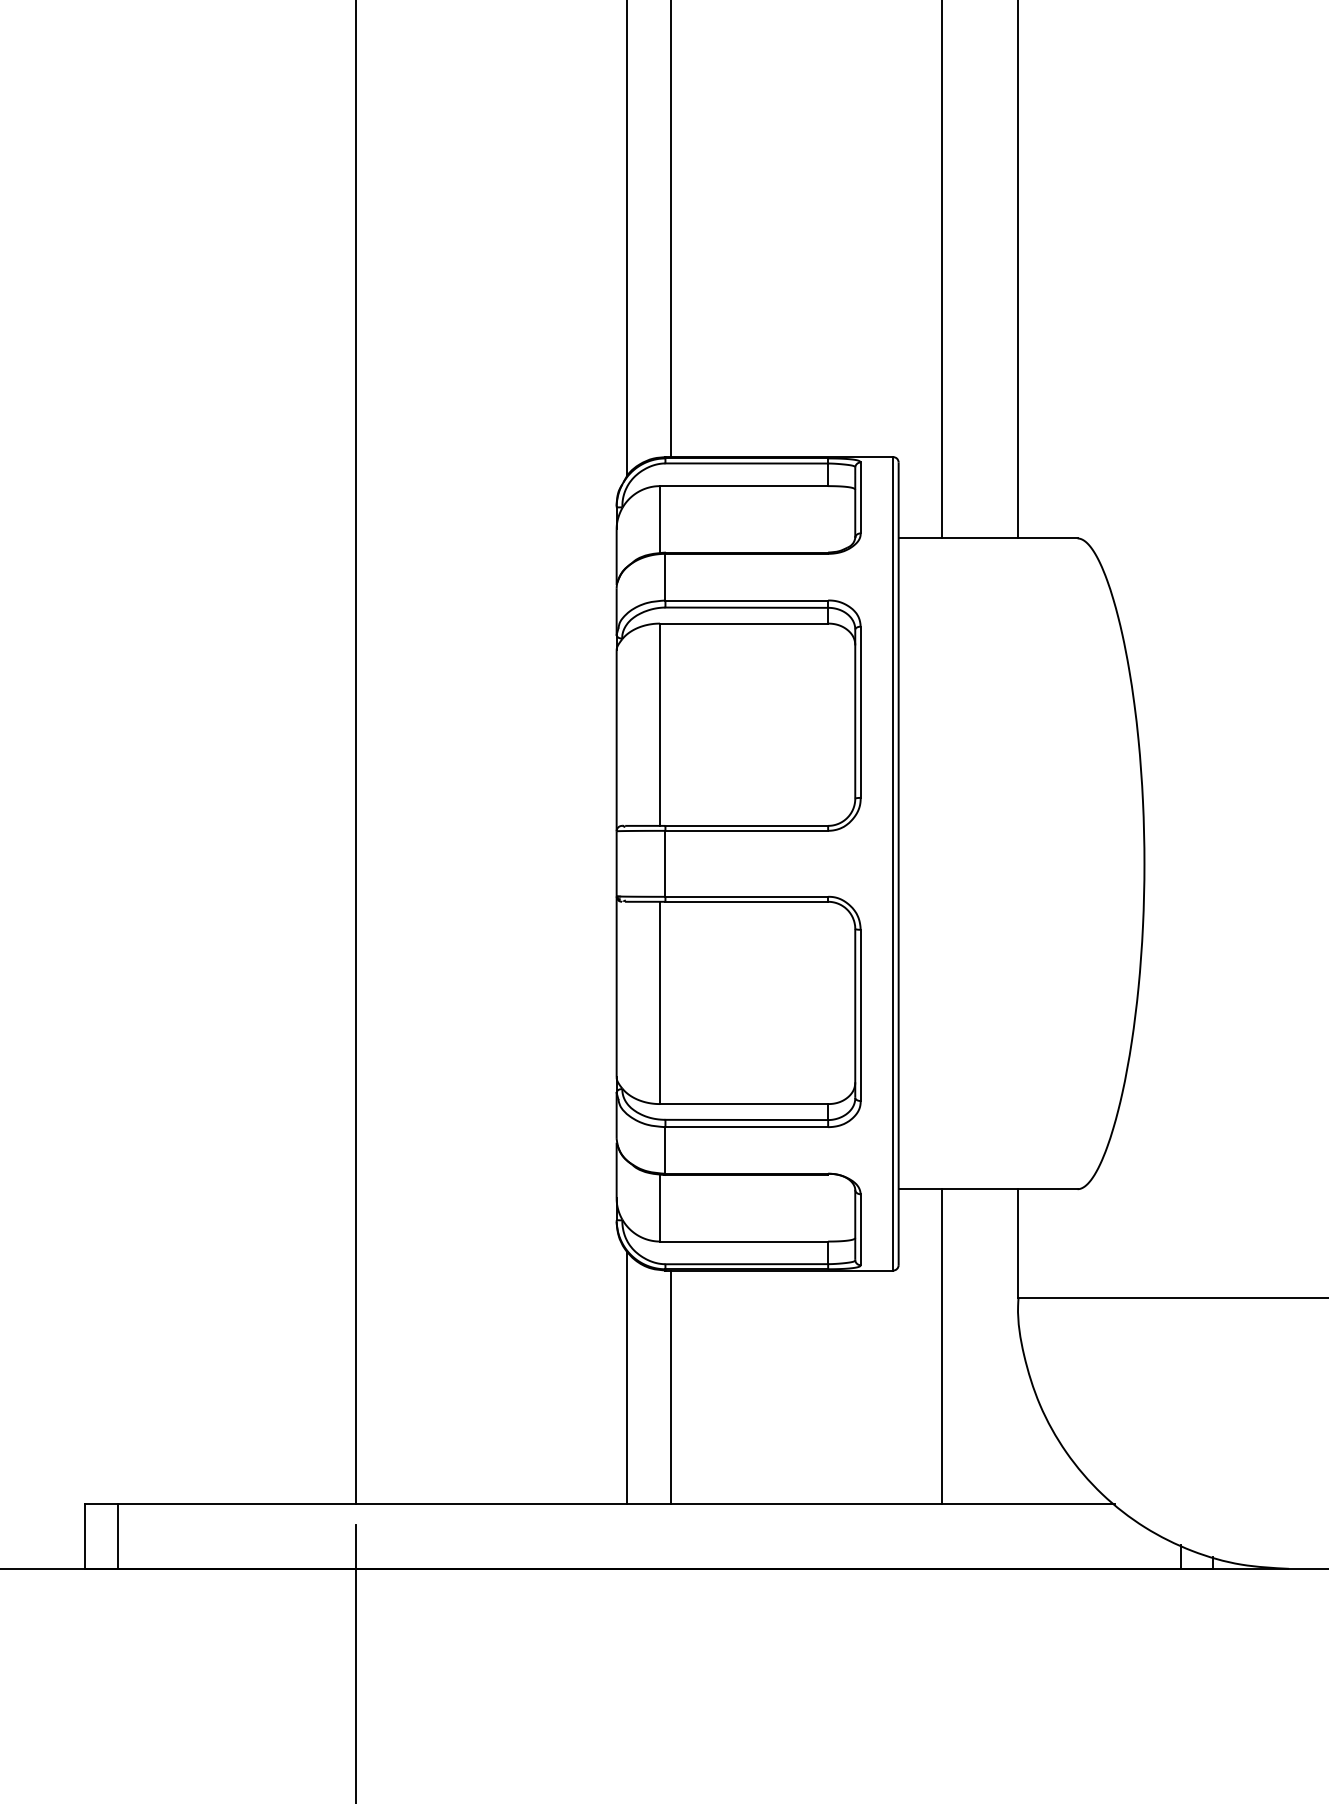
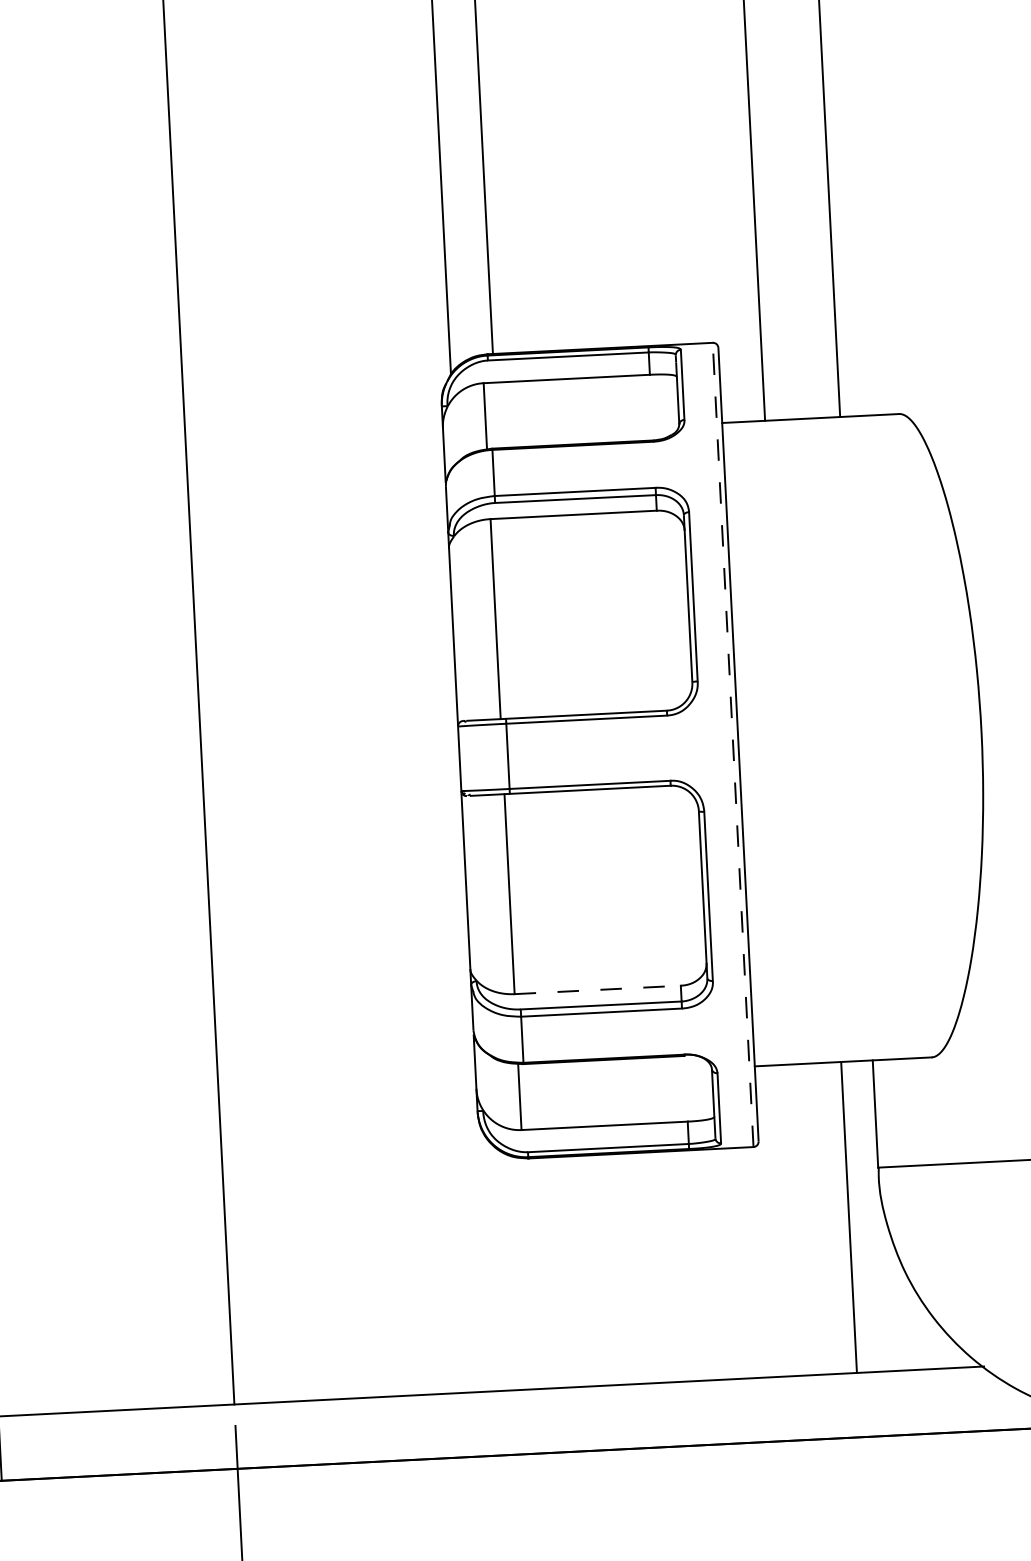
line: (893, 863) -> (733, 744), solid -> dashed
line: (744, 1104) -> (598, 990), solid -> dashed
line: (942, 1346) -> (849, 1217), moved
line: (627, 1377) -> (496, 1266), removed
line: (670, 1386) -> (539, 1272), removed

